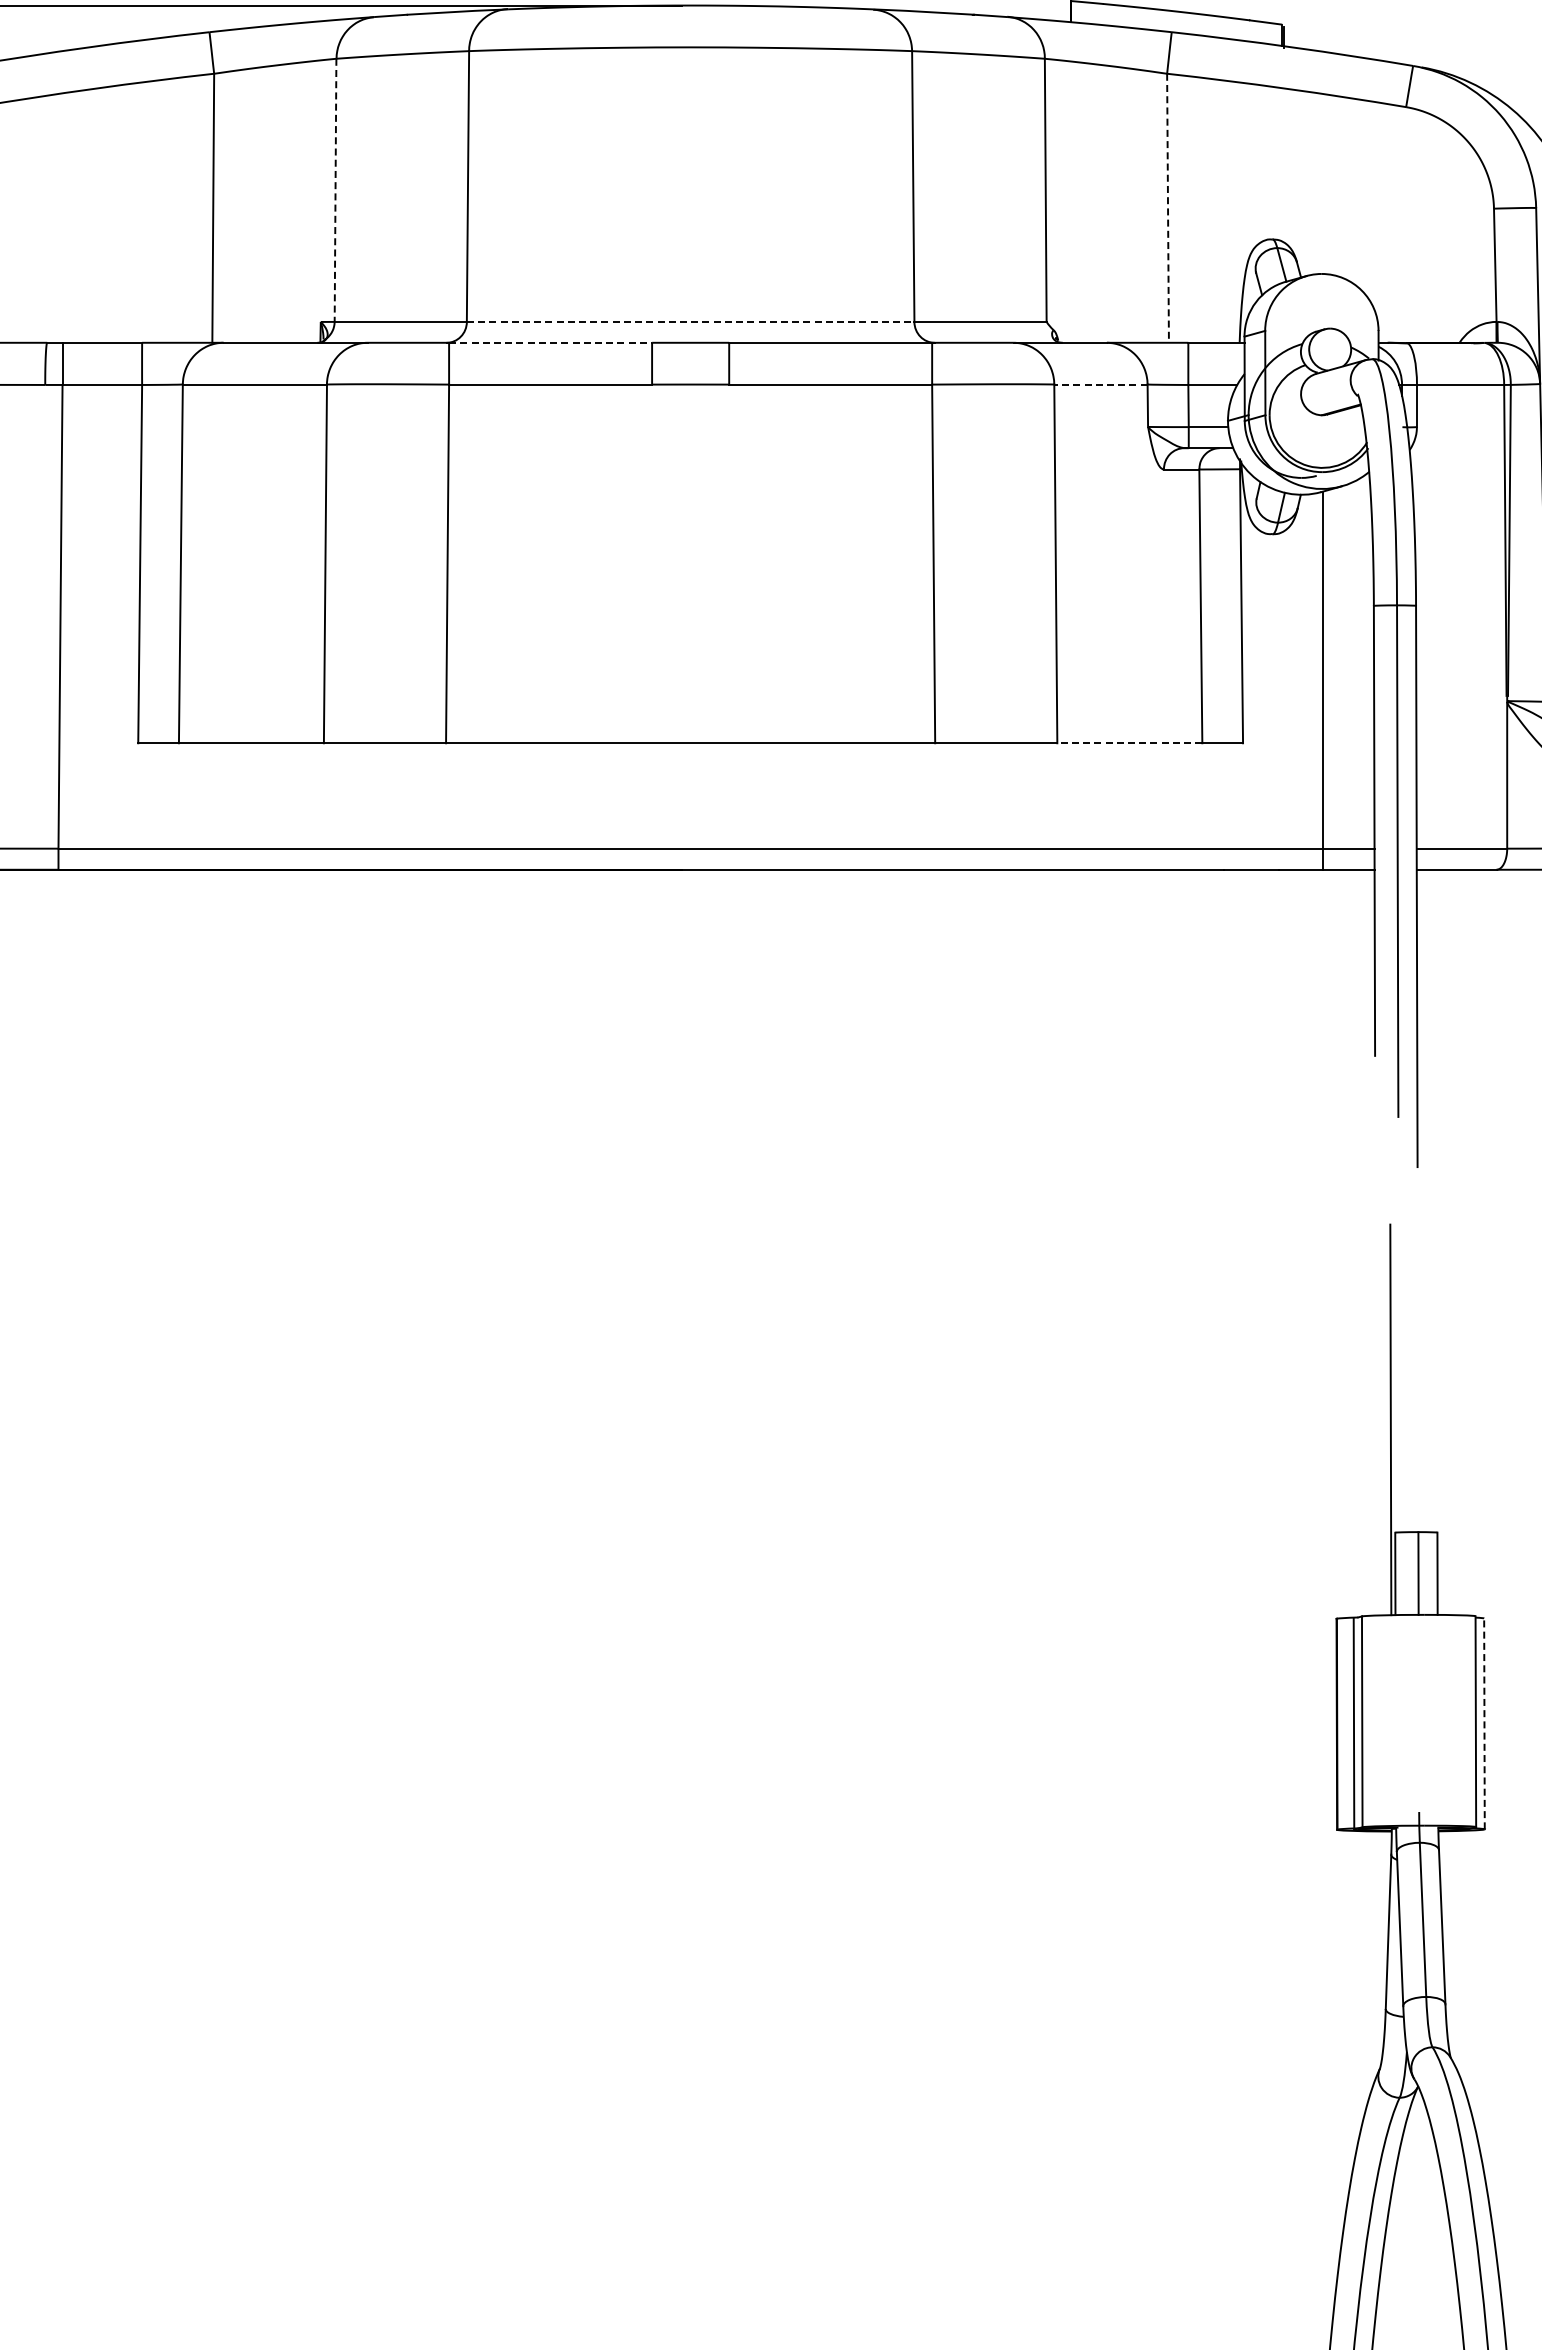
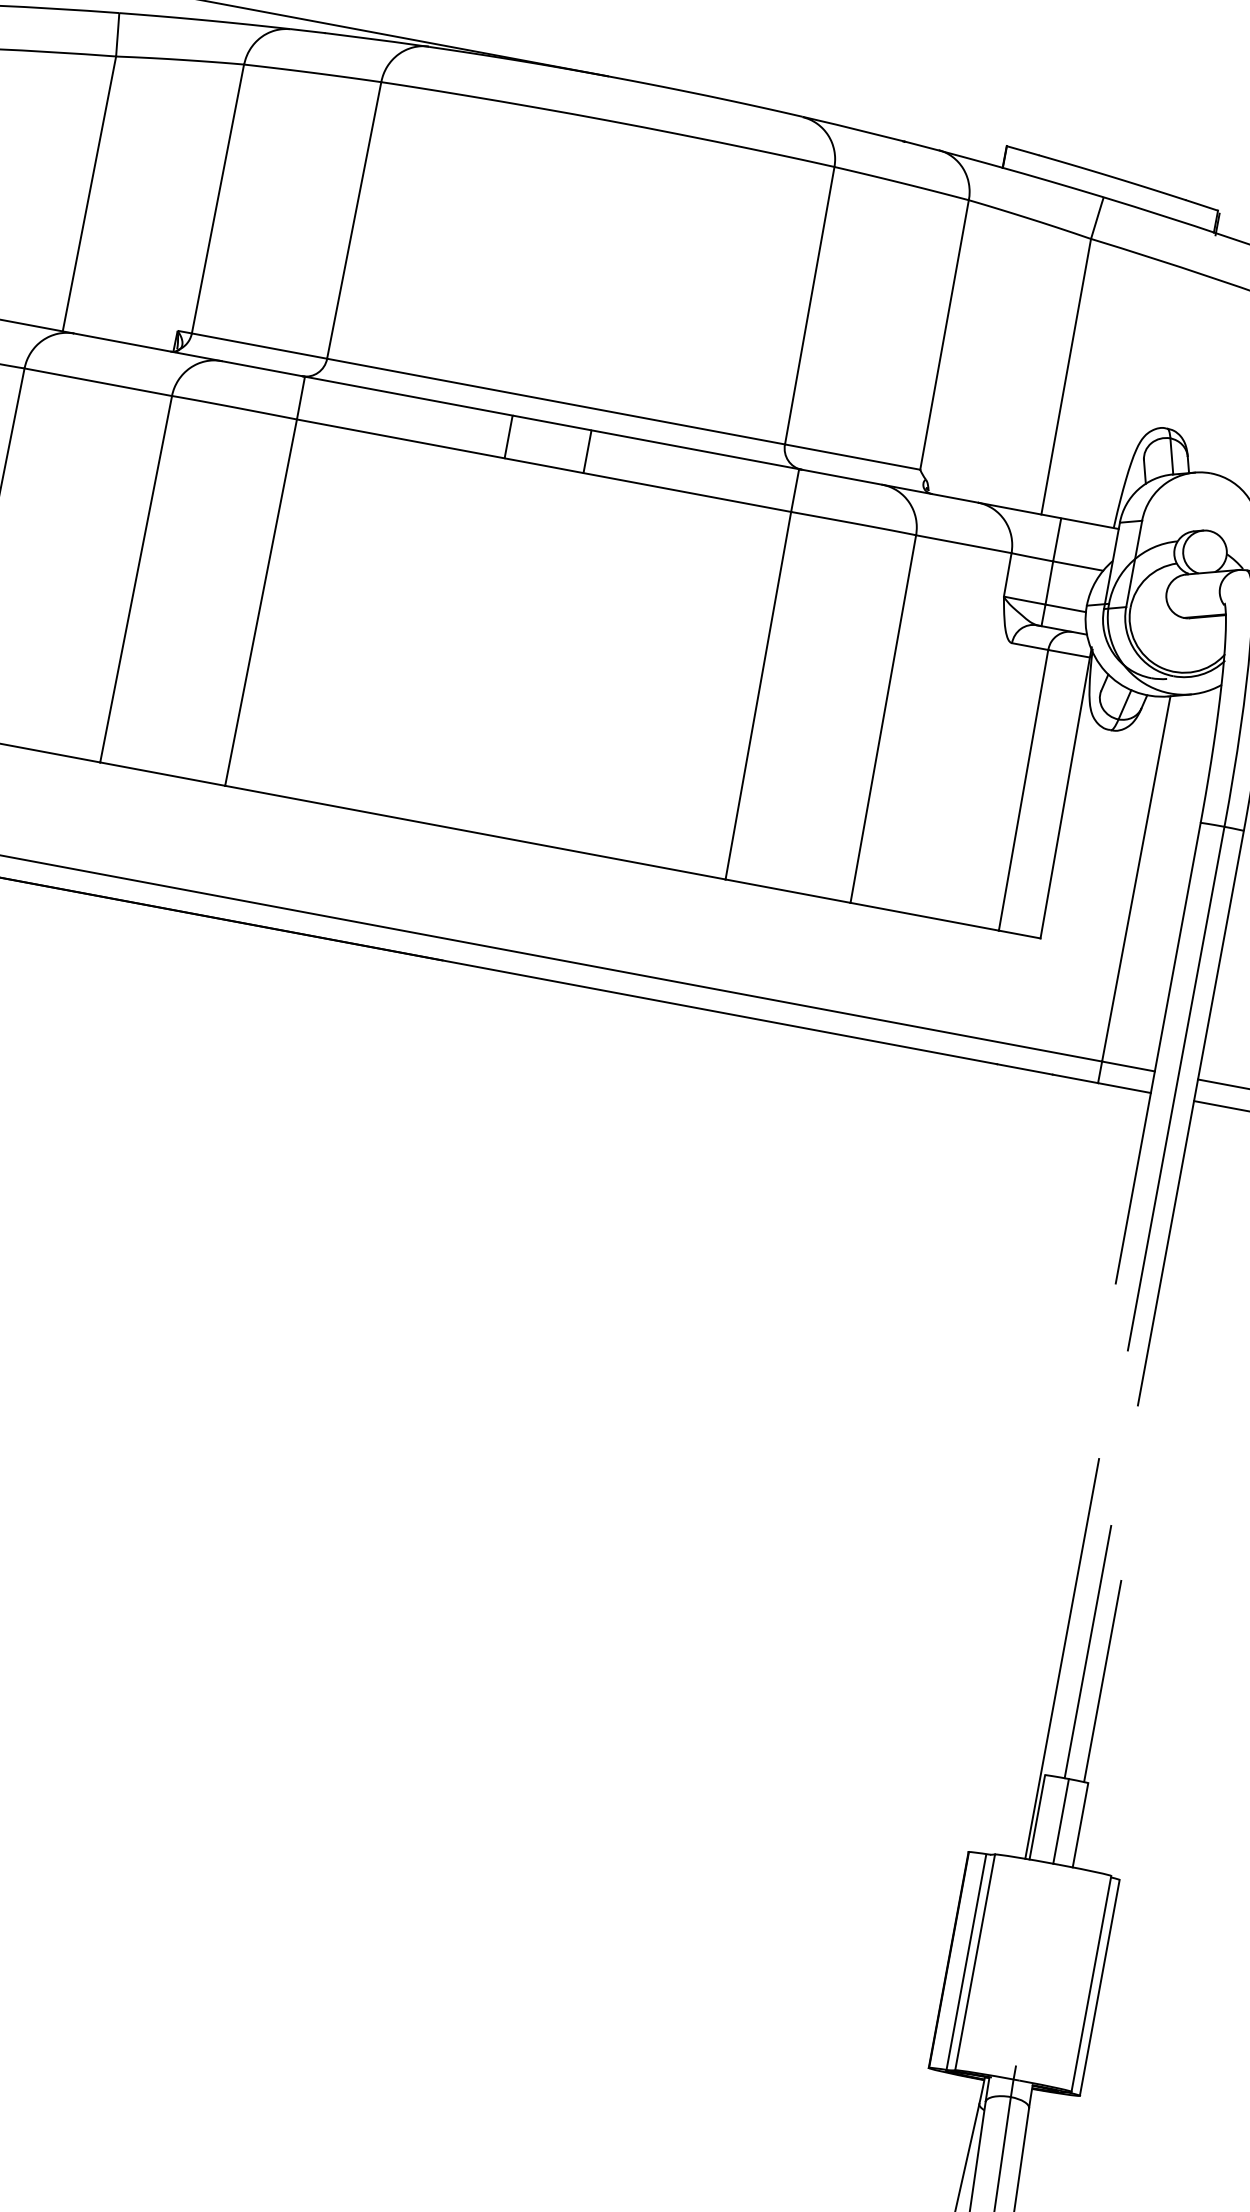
line: (335, 190) -> (217, 199), dashed -> solid
line: (1168, 208) -> (1066, 377), dashed -> solid
line: (690, 321) -> (556, 401), dashed -> solid
line: (551, 342) -> (409, 396), dashed -> solid
line: (1100, 384) -> (963, 544), dashed -> solid
line: (1129, 743) -> (924, 916), dashed -> solid
line: (1413, 1408) -> (1087, 1651), added
line: (1432, 1433) -> (1102, 1680), added
line: (1484, 1723) -> (1099, 1987), dashed -> solid

